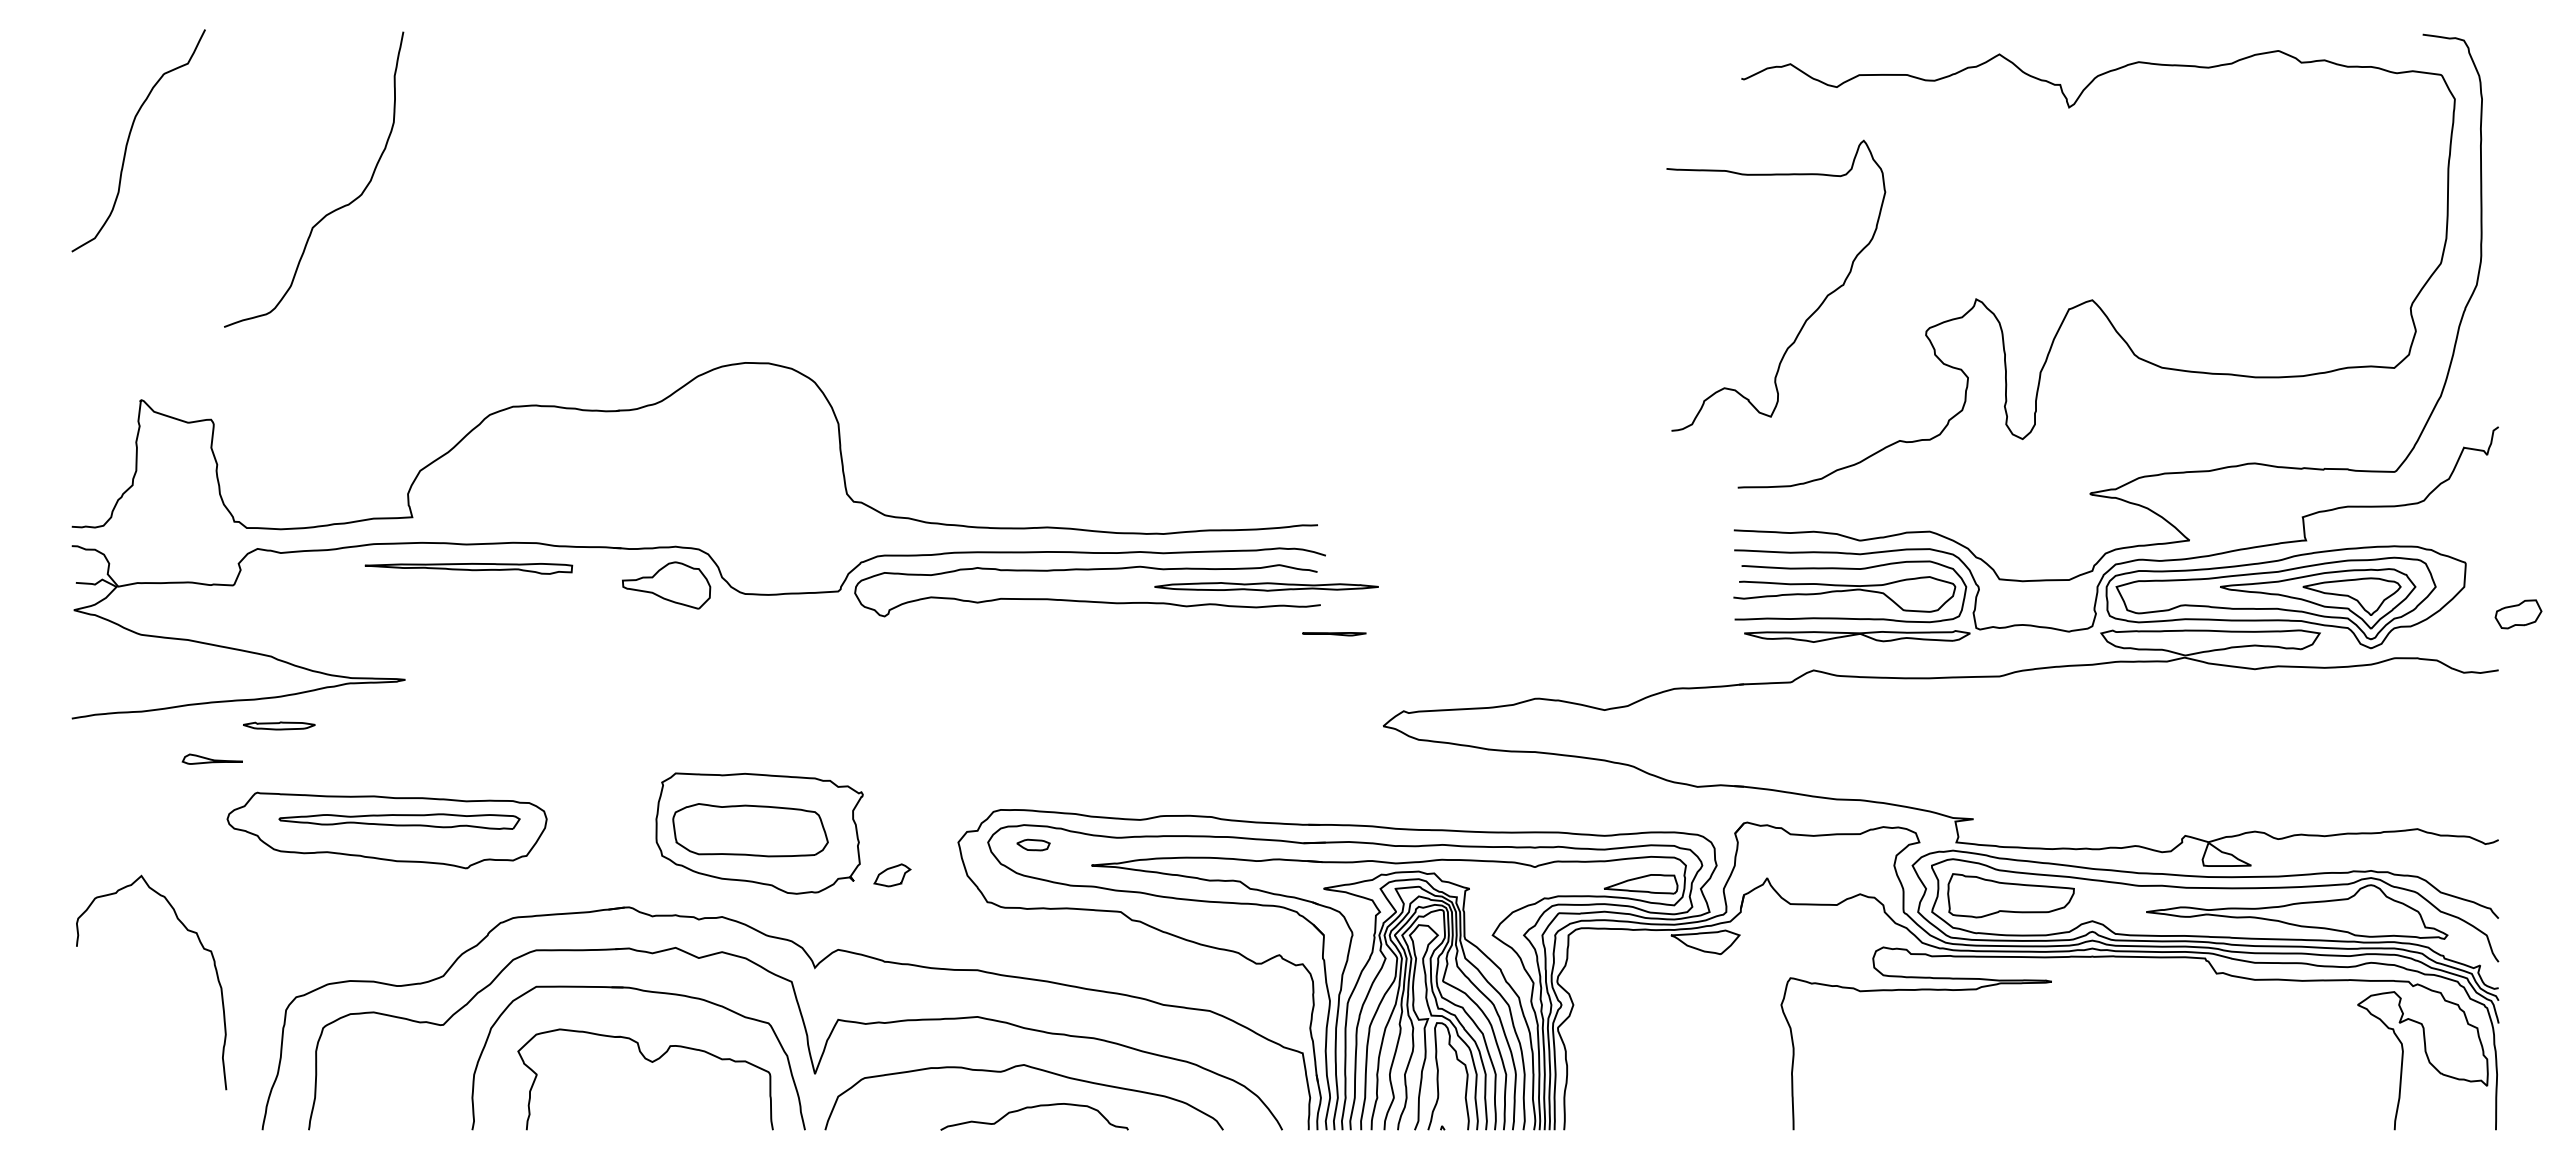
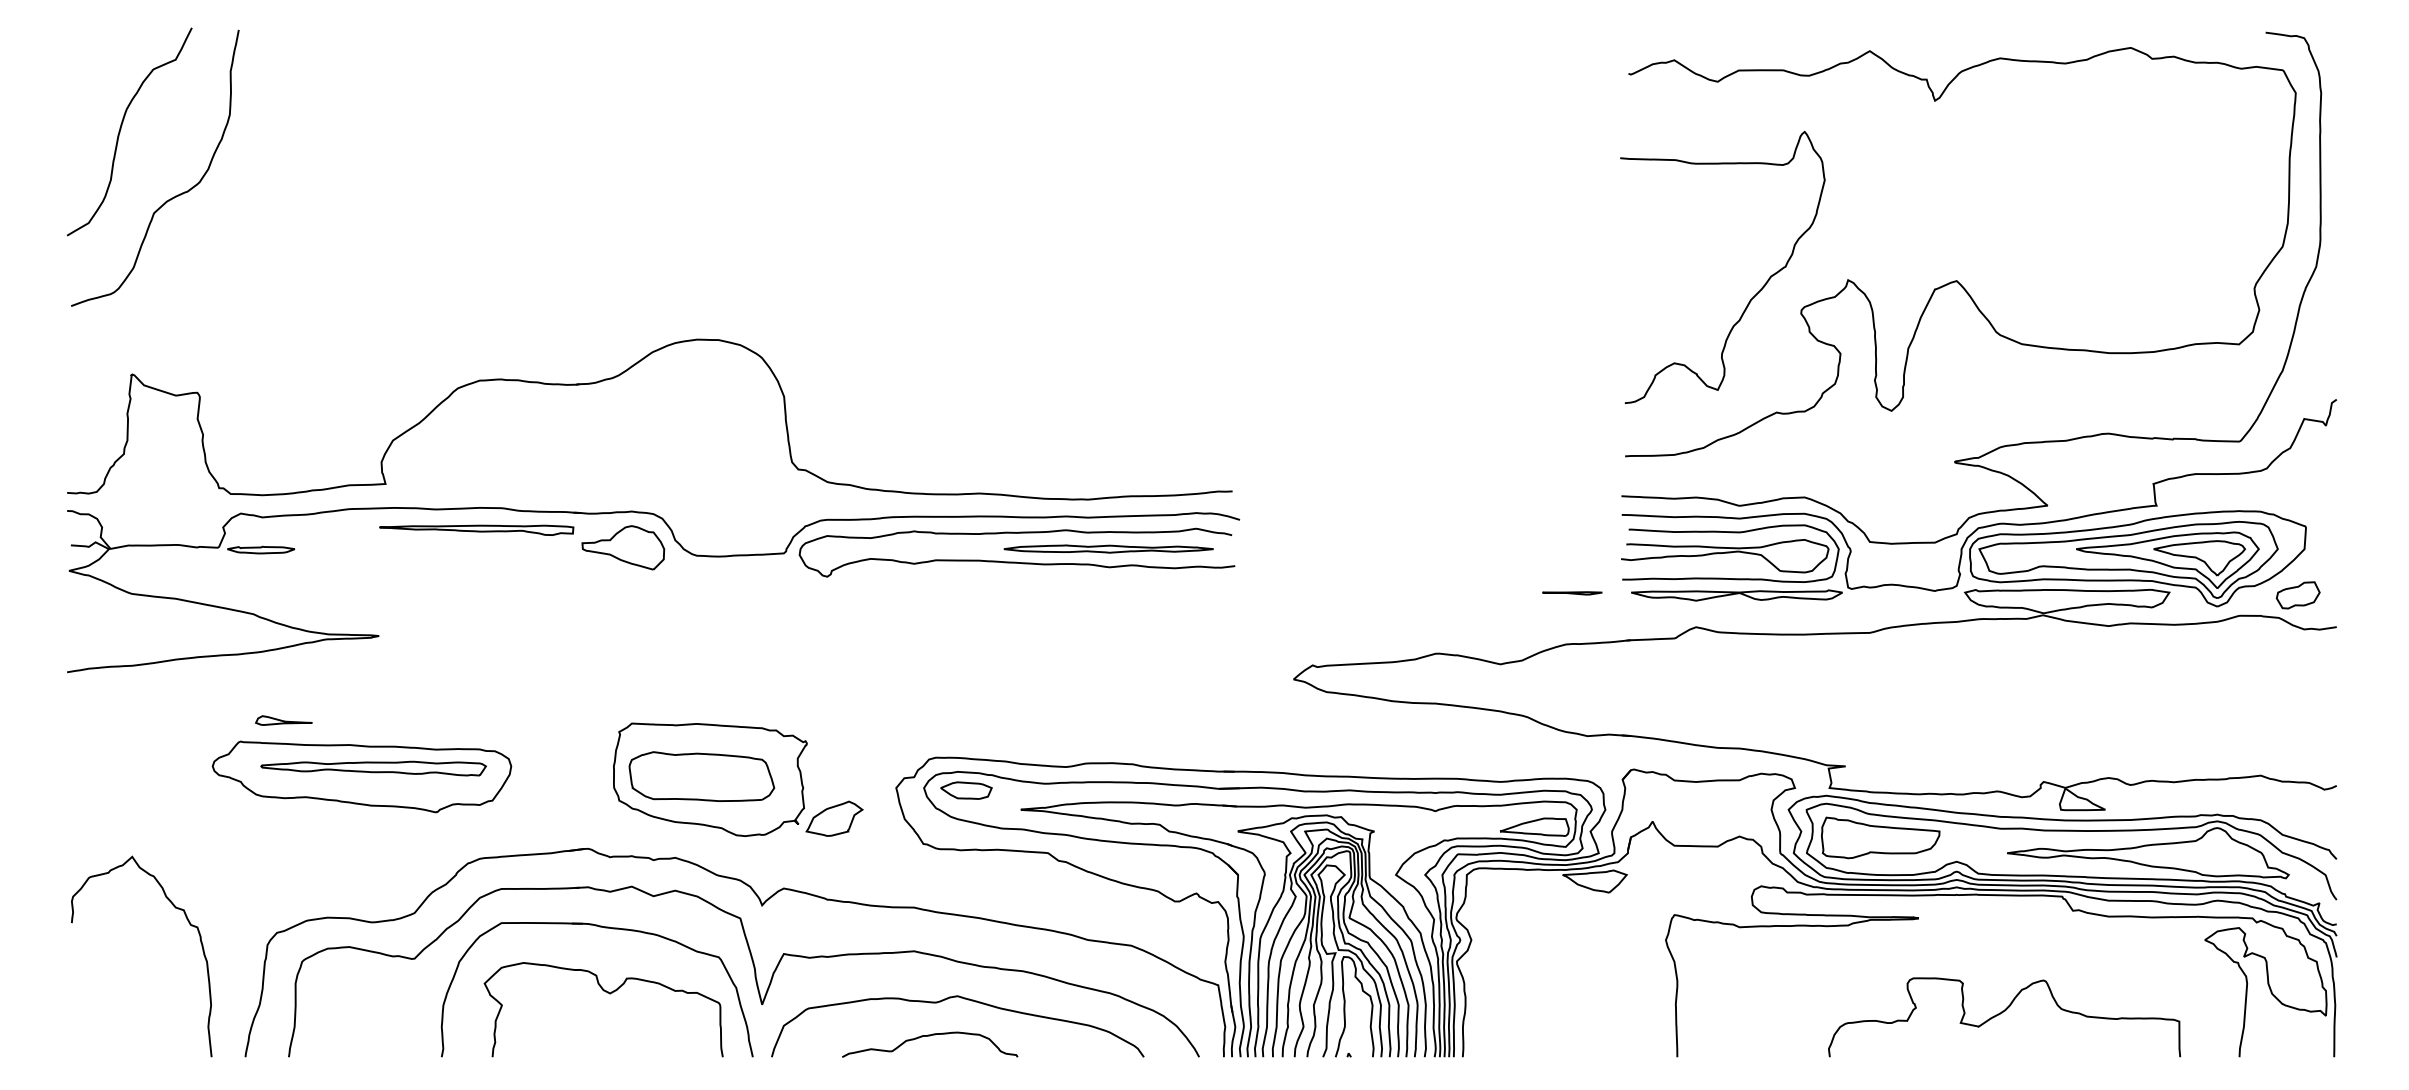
curve: (332, 210) -> (172, 197), moved
curve: (1808, 317) -> (1752, 297), moved
part: (468, 568) -> (476, 530), moved
part: (1266, 586) -> (1108, 548), moved
part: (2518, 614) -> (2298, 595), moved
line: (1334, 634) -> (1572, 593), moved
part: (279, 725) -> (261, 549), moved
part: (211, 758) -> (282, 719), moved
part: (1033, 844) -> (966, 790), size x1.67
part: (892, 875) -> (834, 819), size x1.67
curve: (202, 948) -> (189, 924), moved
curve: (2140, 1083) -> (2001, 1013), added
curve: (1032, 1108) -> (928, 1036), moved

